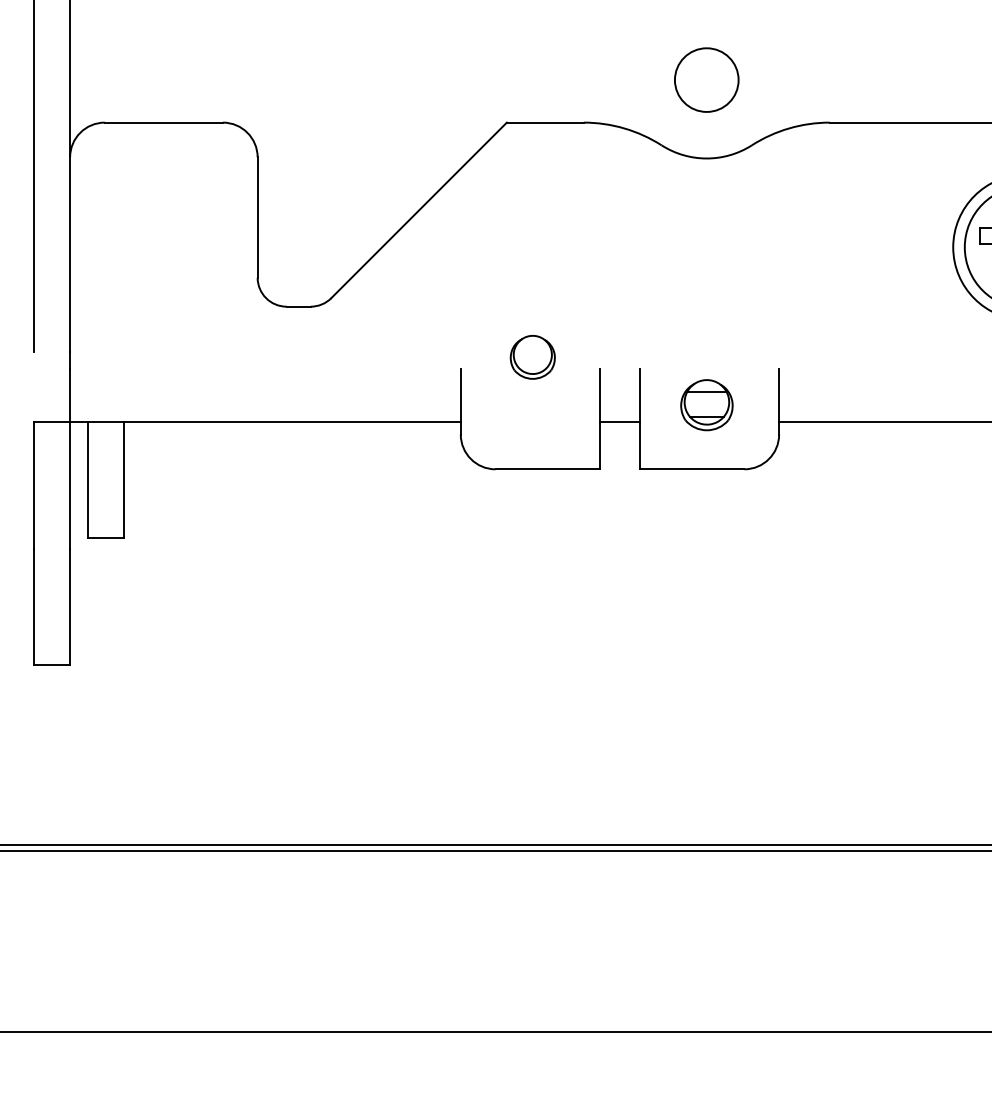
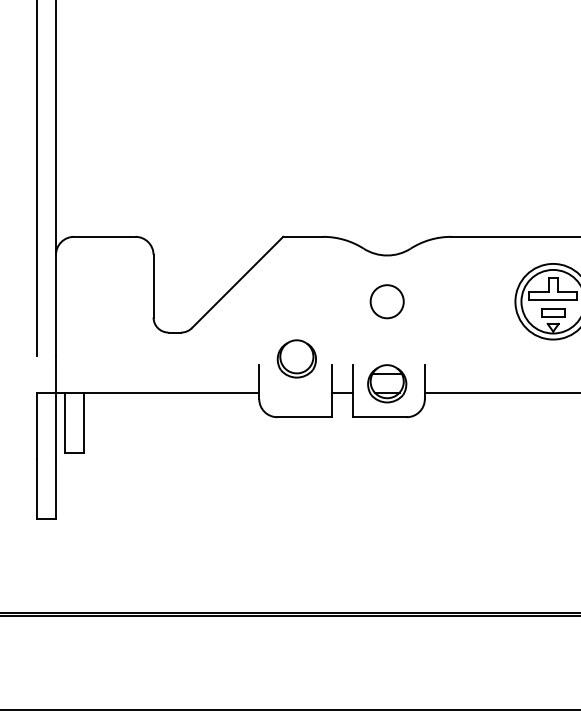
circle: (705, 79) -> (386, 301), moved
part: (532, 356) -> (296, 358), size x1.67
part: (707, 404) -> (387, 383), size x1.43

